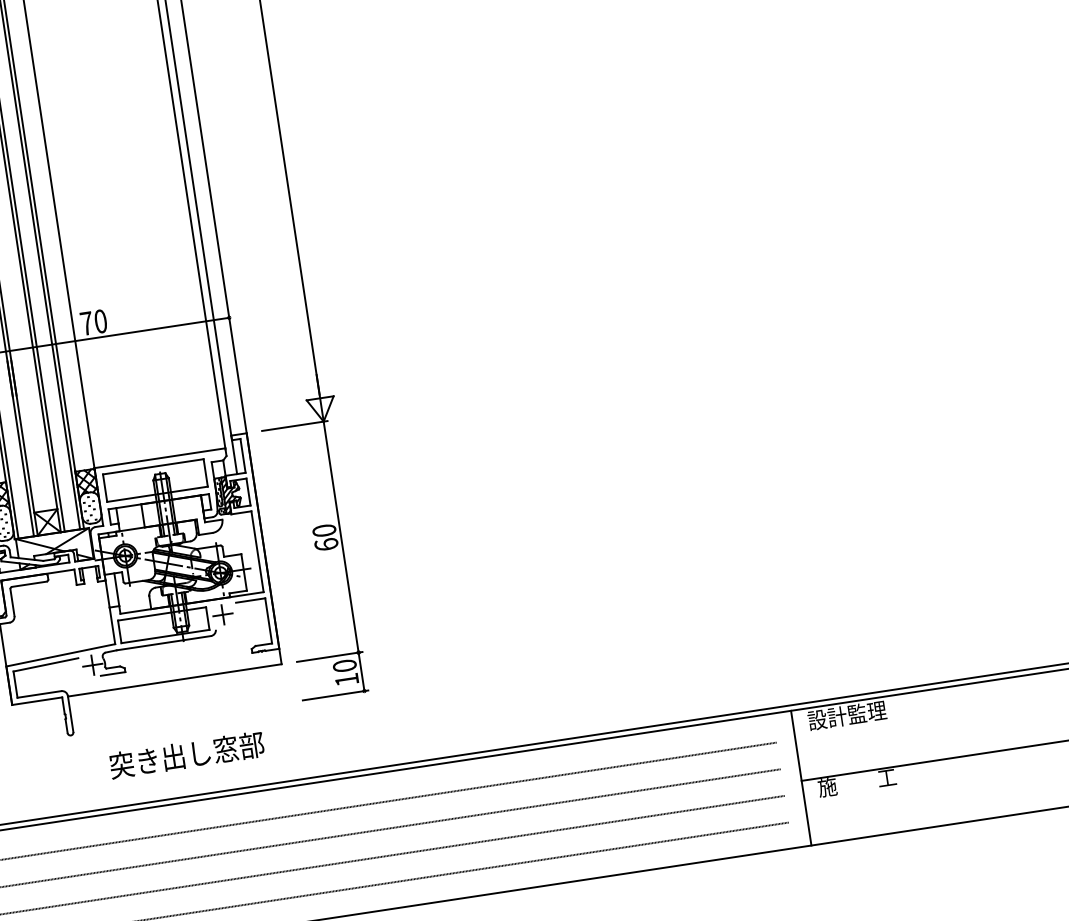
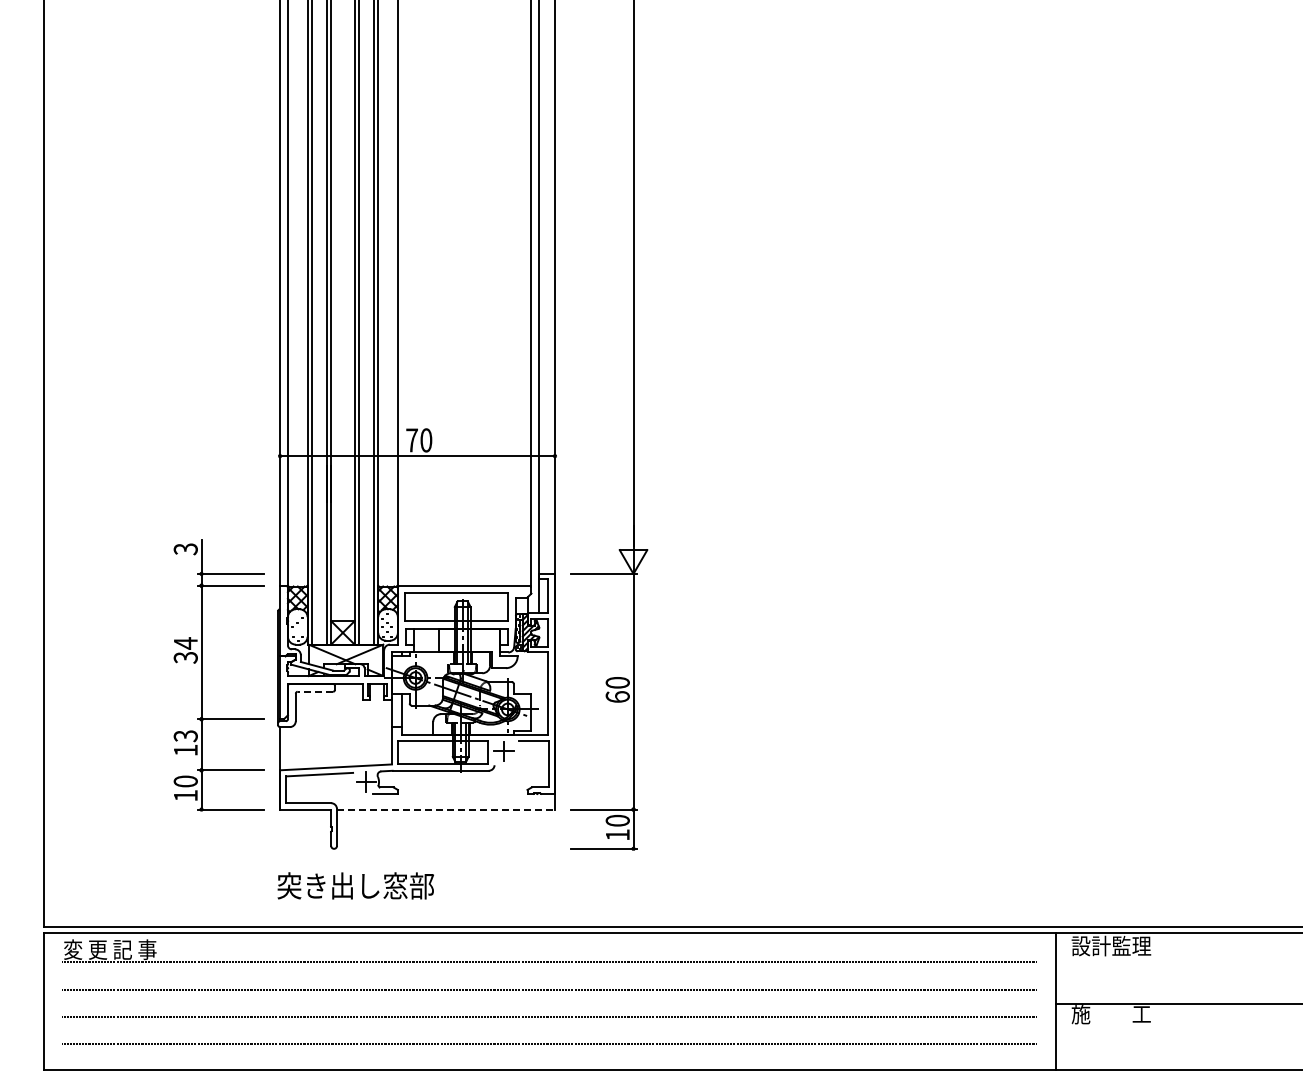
line: (29, 584) -> (315, 691), solid -> dashed
line: (175, 680) -> (446, 809), solid -> dashed
text: (186, 754) -> (355, 885), moved

